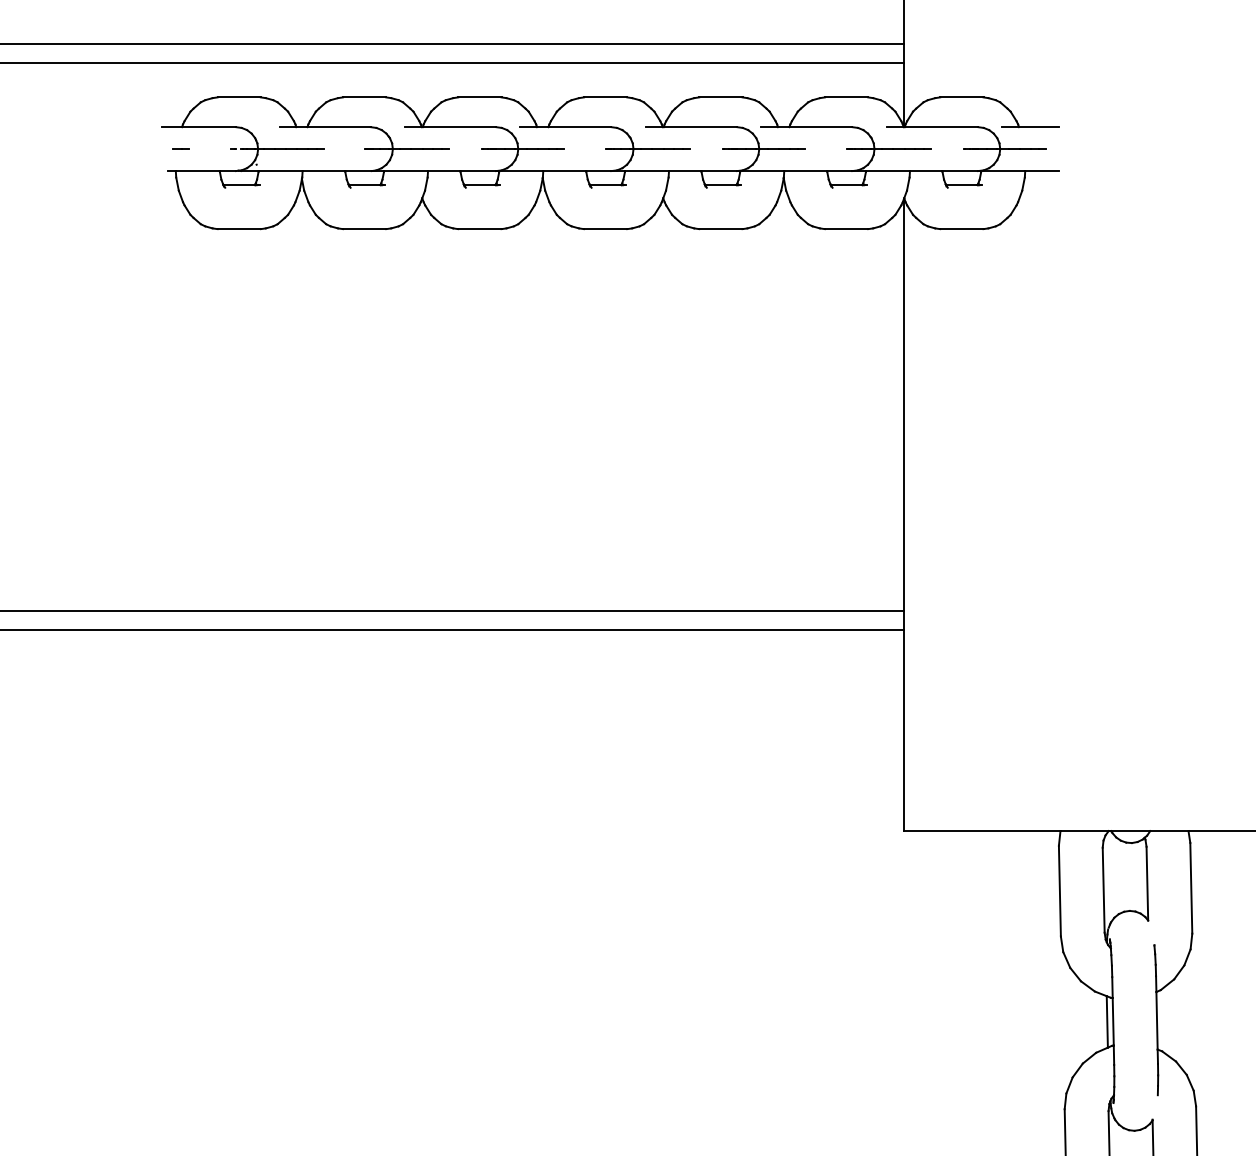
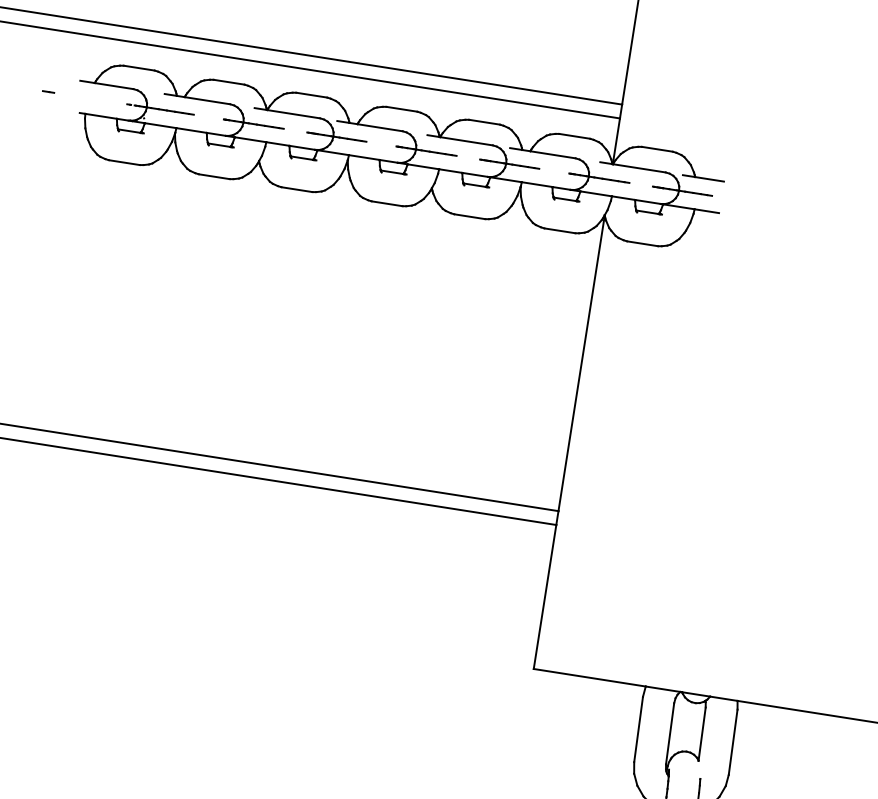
line: (180, 148) -> (48, 91), moved

